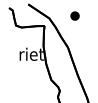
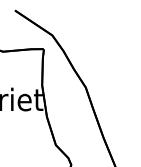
part: (74, 15) -> (97, 30), removed

